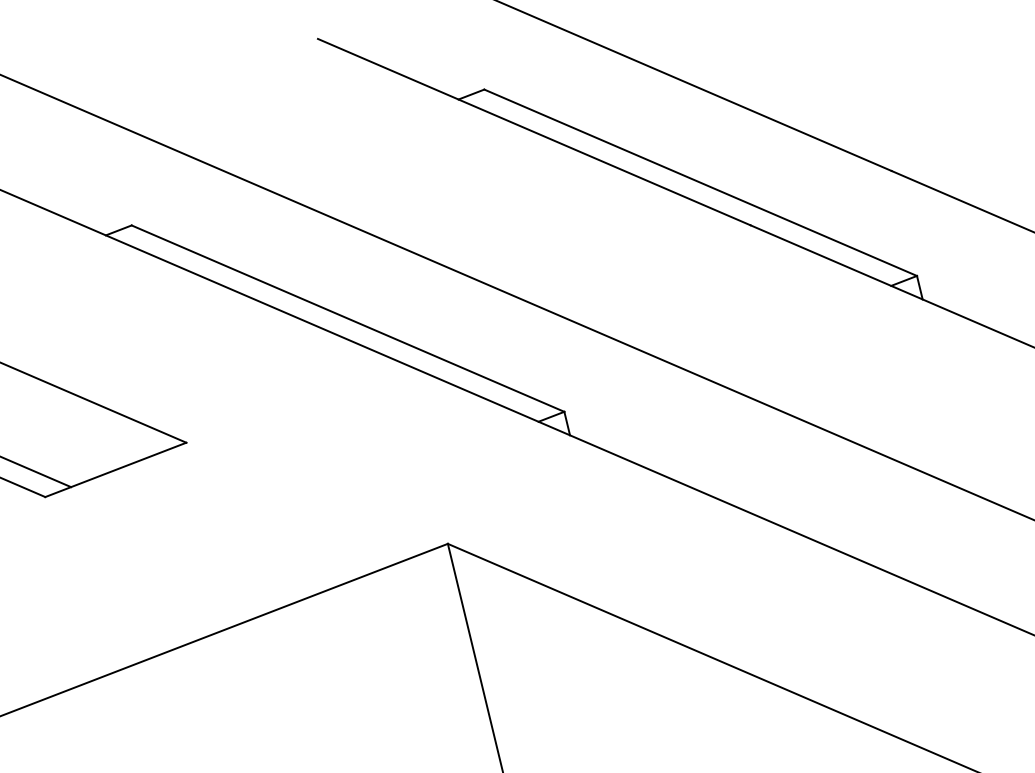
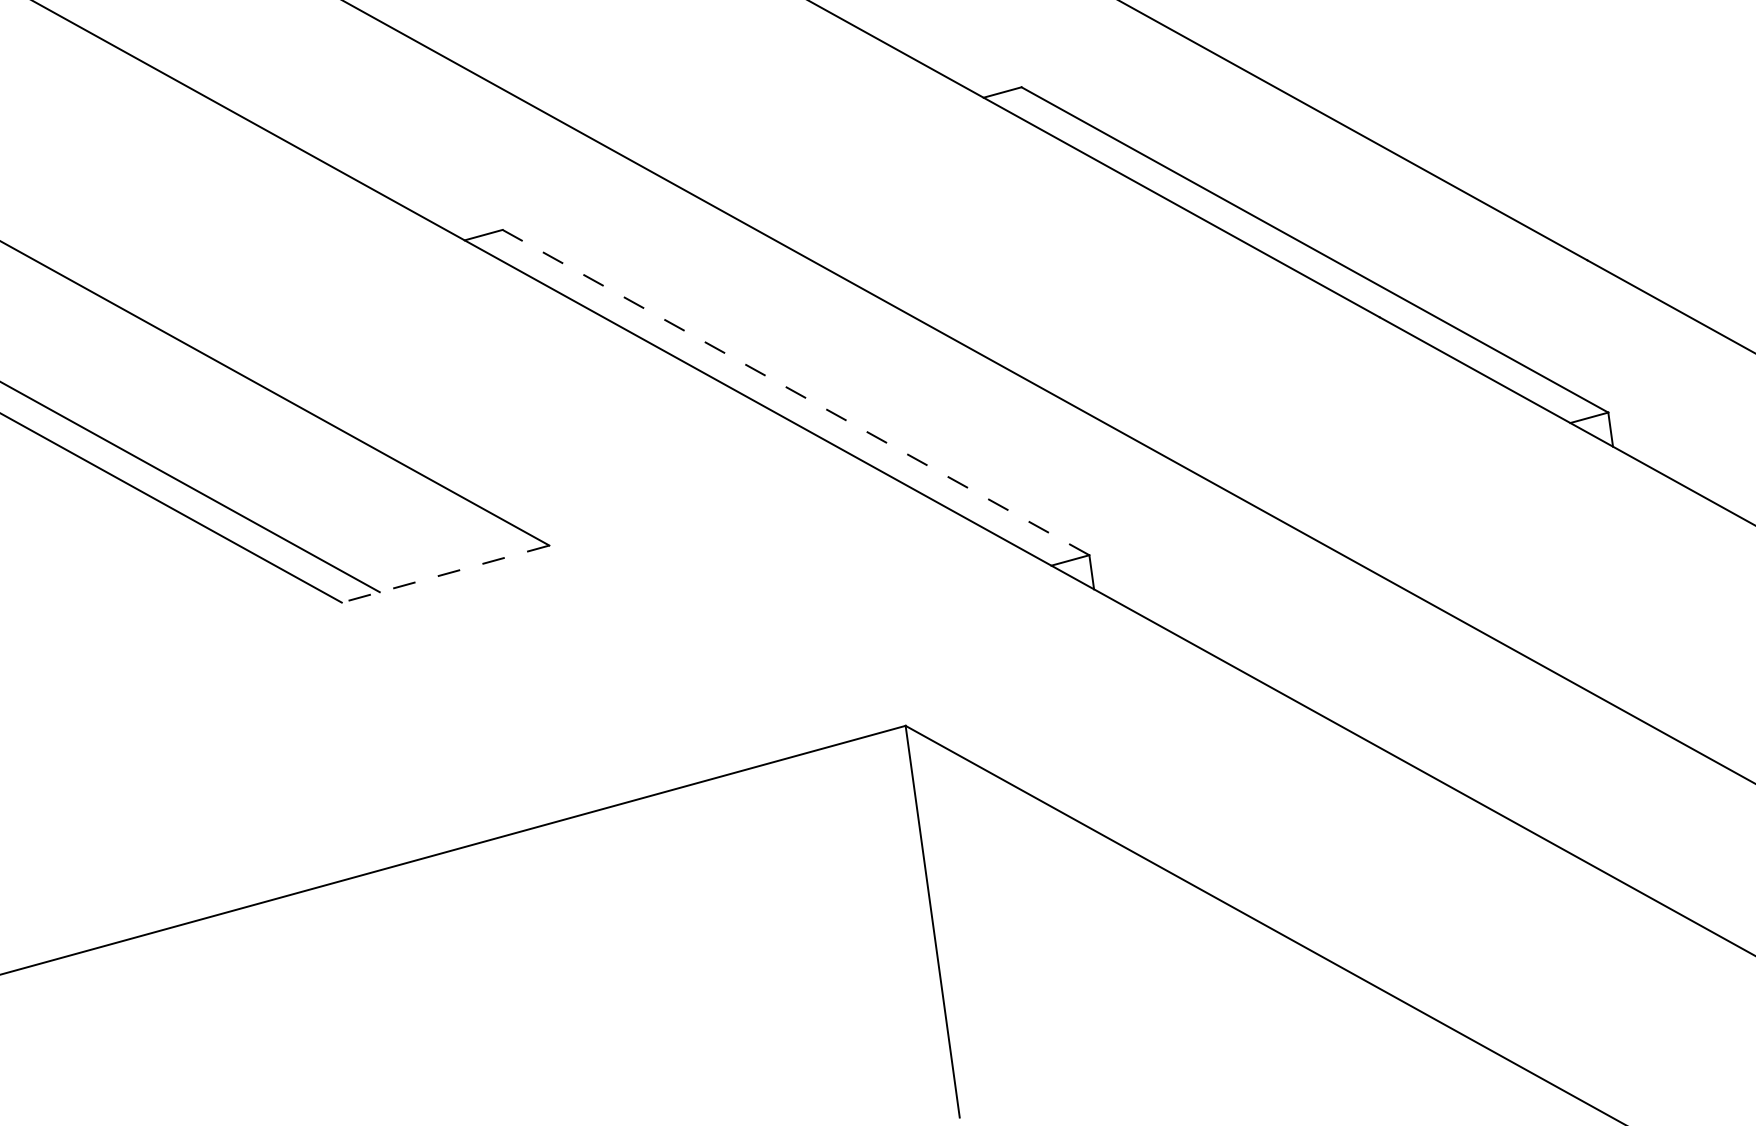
line: (347, 318) -> (795, 392), solid -> dashed
line: (115, 470) -> (445, 574), solid -> dashed

